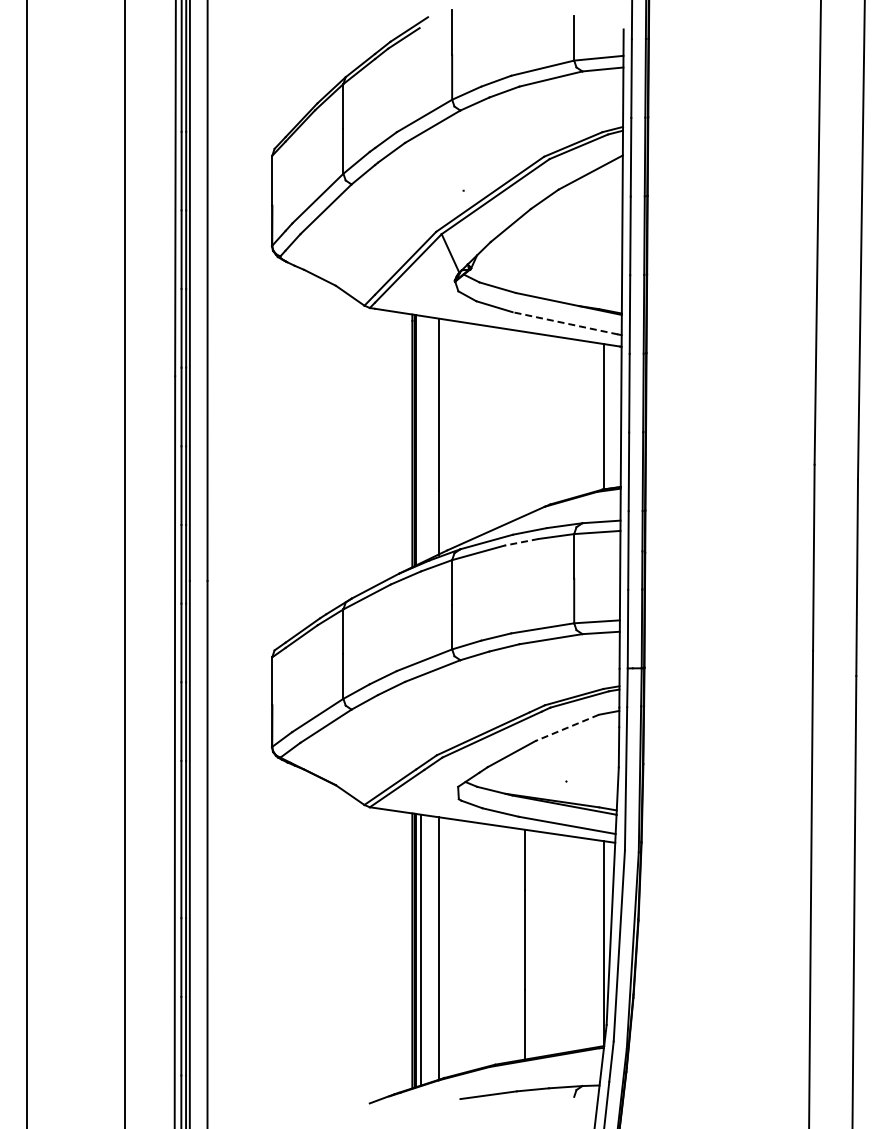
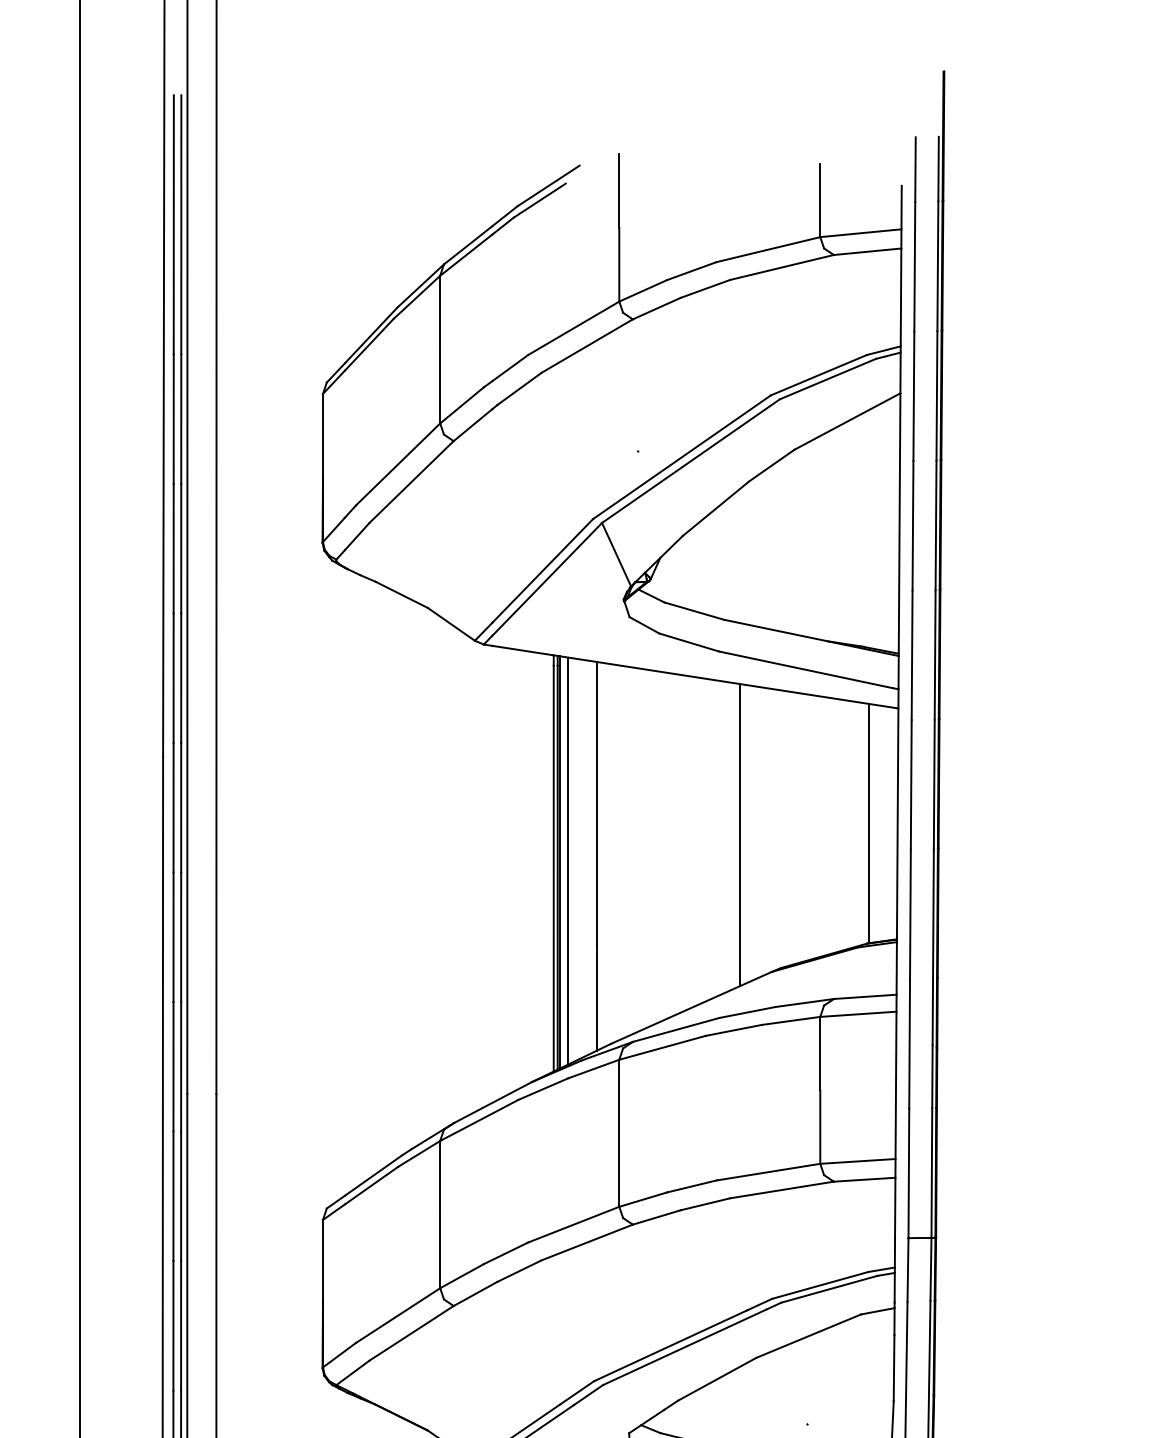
line: (565, 323) -> (805, 670), dashed -> solid
line: (525, 423) -> (740, 834), added
line: (421, 439) -> (568, 861), added
line: (521, 542) -> (733, 1030), dashed -> solid
line: (566, 728) -> (807, 1337), dashed -> solid

